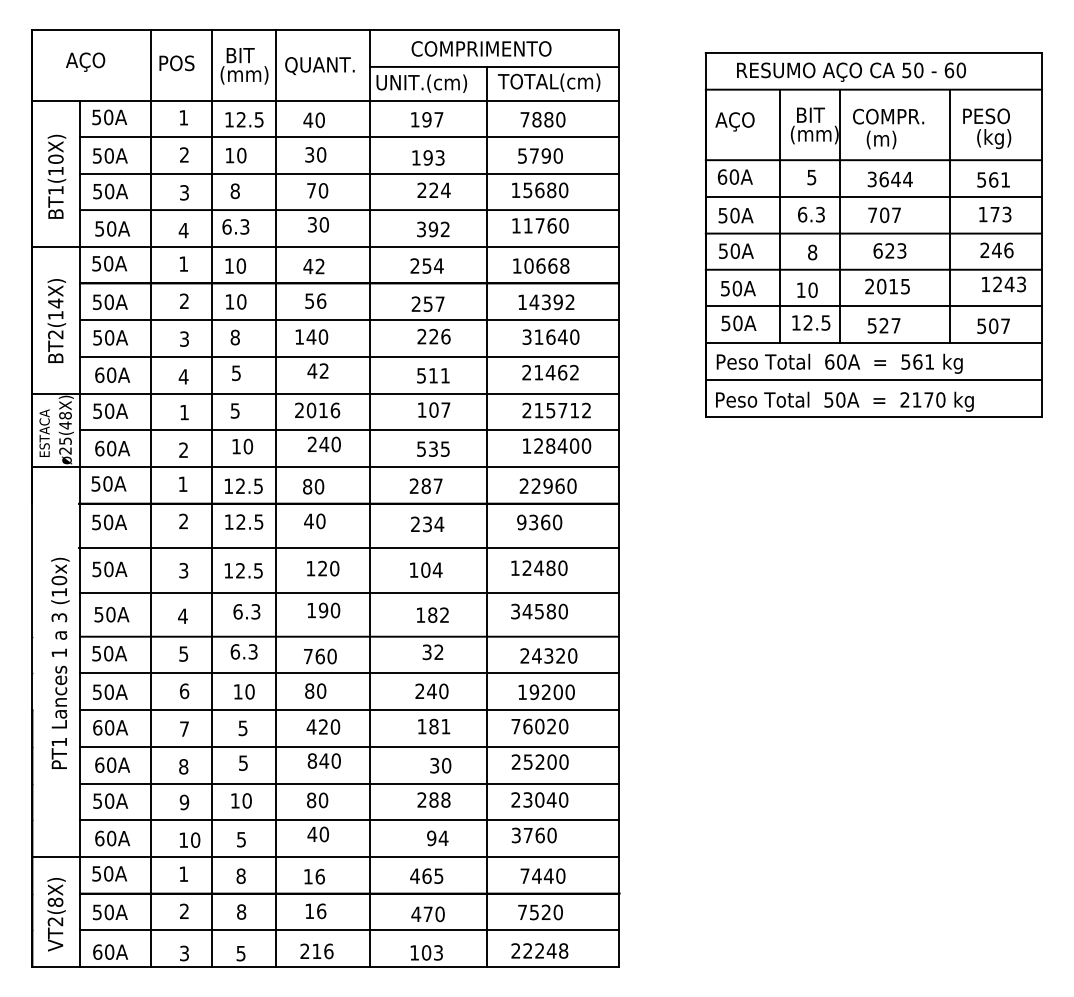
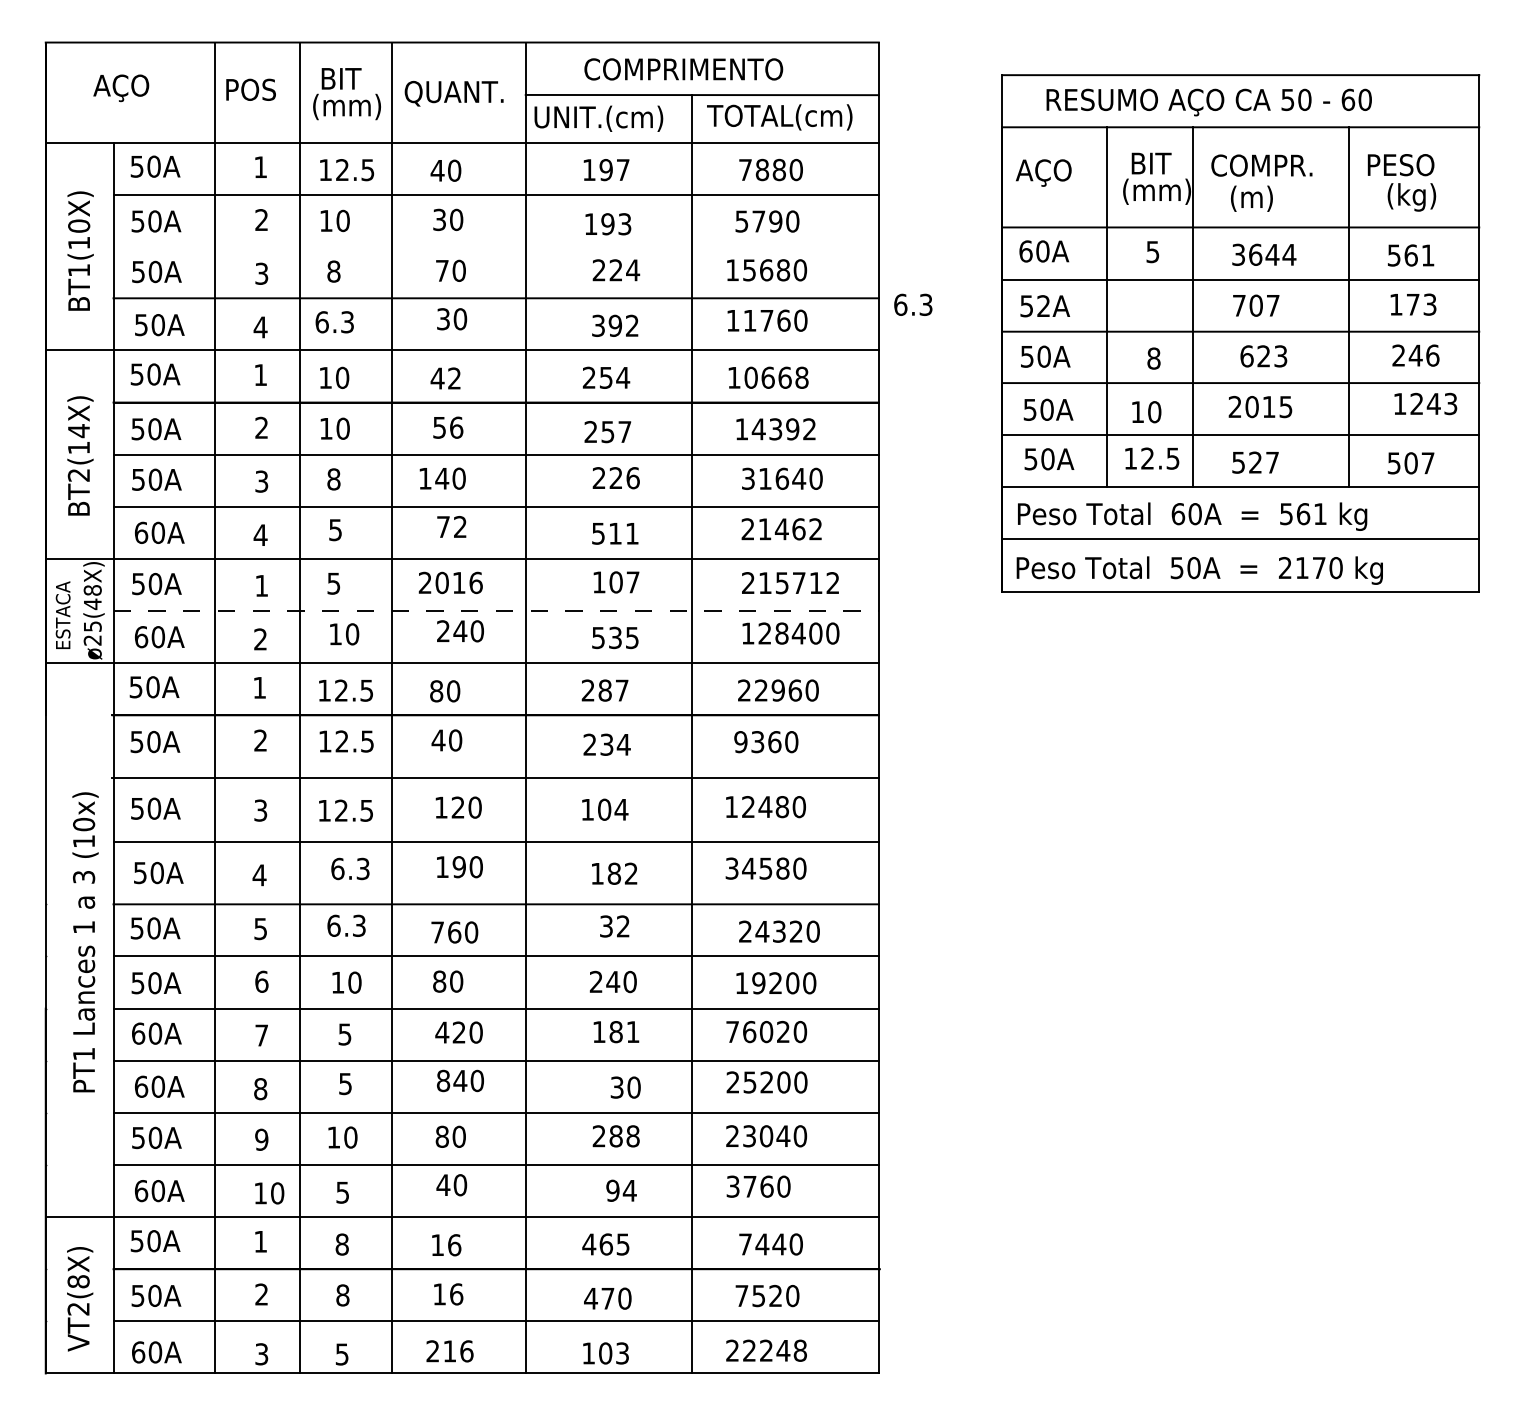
line: (349, 173) -> (495, 246), removed
text: (811, 214) -> (913, 304), moved
text: (734, 215) -> (1043, 306), 50A -> 52A
text: (312, 370) -> (443, 526), 42 -> 72
line: (349, 430) -> (496, 611), solid -> dashed

